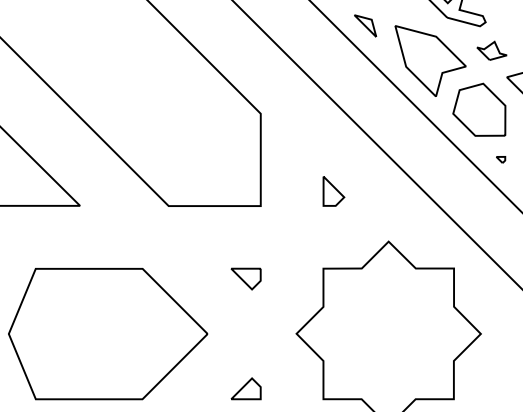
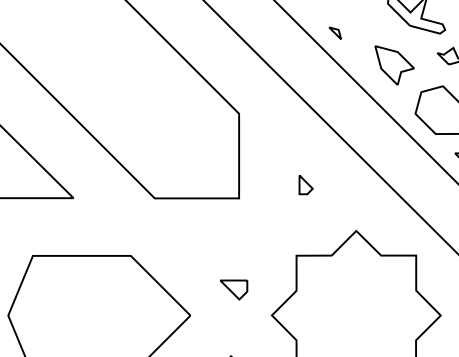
part: (365, 25) -> (335, 32), size x0.6
part: (430, 60) -> (394, 64), size x0.6
part: (333, 191) -> (305, 185), size x0.7
part: (245, 278) -> (233, 289), moved

